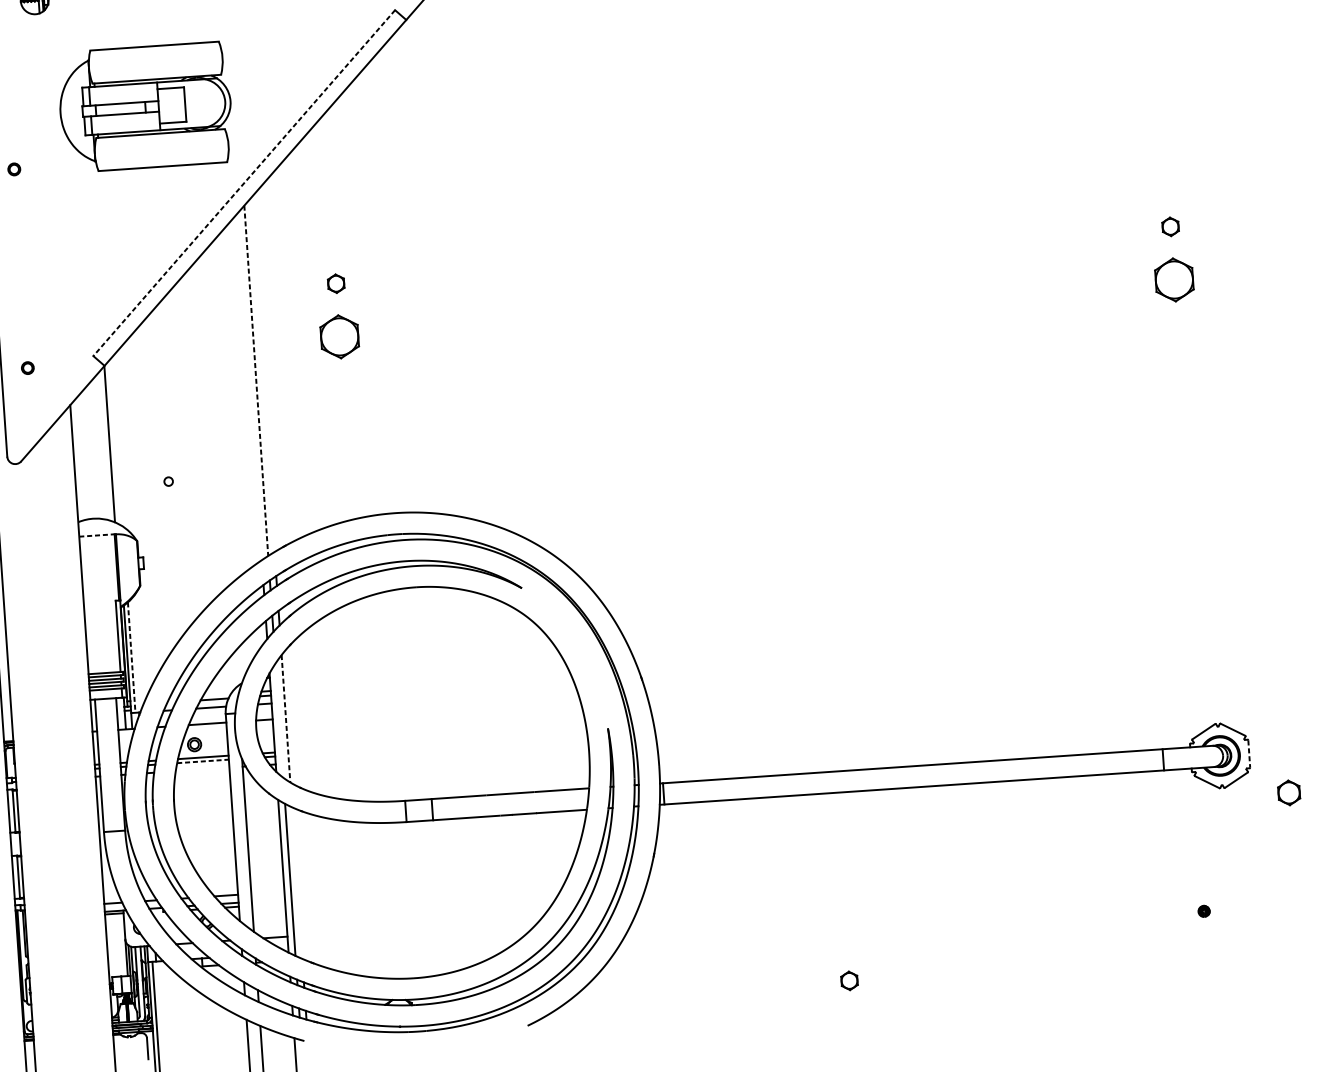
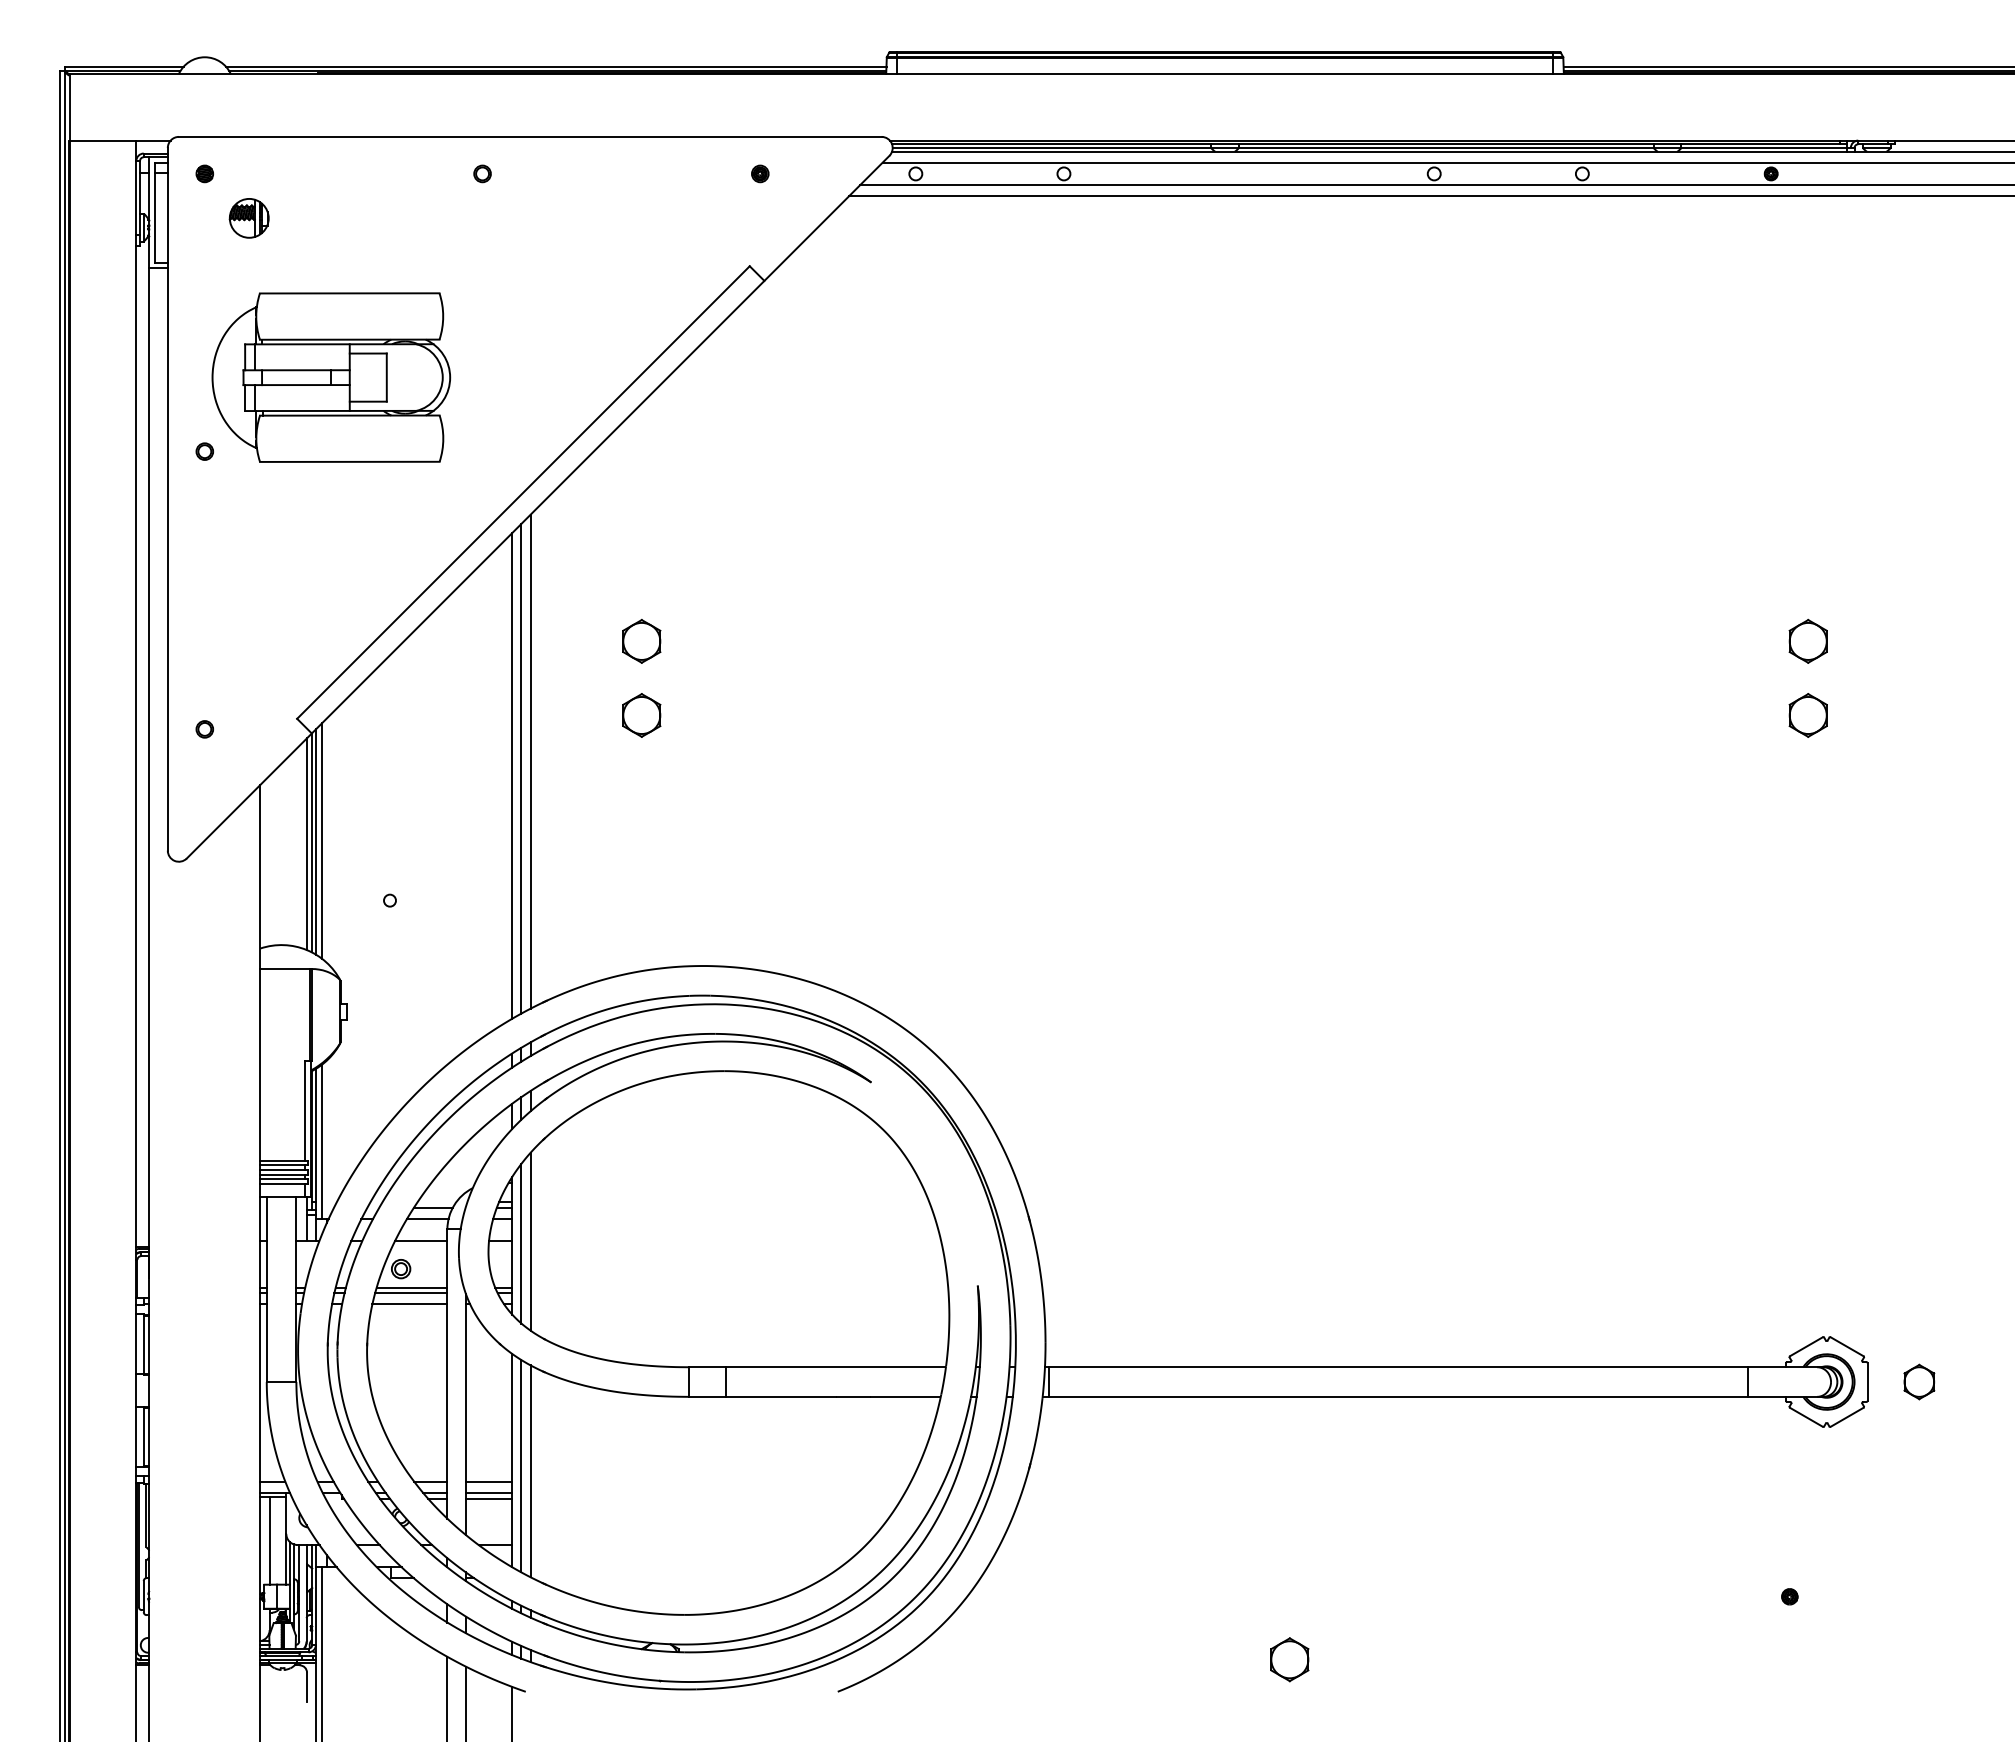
part: (145, 107) -> (331, 377), moved
line: (244, 183) -> (523, 492), dashed -> solid
part: (1170, 226) -> (1807, 640), size x1.67
part: (1173, 280) -> (1807, 715), size x0.71
part: (335, 283) -> (641, 640), size x1.67
part: (339, 336) -> (641, 715), size x0.71
line: (262, 375) -> (530, 761), added
line: (256, 380) -> (521, 768), dashed -> solid
line: (250, 386) -> (512, 775), added
line: (116, 441) -> (321, 840), added
line: (112, 442) -> (315, 841), added
line: (106, 445) -> (307, 844), added
line: (97, 535) -> (286, 968), dashed -> solid
line: (131, 658) -> (321, 1142), dashed -> solid
line: (285, 719) -> (530, 1242), dashed -> solid
line: (279, 720) -> (521, 1243), added
line: (1249, 754) -> (1867, 1382), dashed -> solid
line: (203, 761) -> (411, 1293), dashed -> solid
line: (202, 769) -> (409, 1304), added
part: (1289, 792) -> (1919, 1381), moved
line: (297, 883) -> (530, 1471), added
line: (267, 893) -> (488, 1482), added
line: (268, 900) -> (488, 1493), added
line: (268, 904) -> (488, 1498), added
line: (113, 945) -> (269, 1540), added
part: (849, 980) -> (1289, 1659), size x1.67

